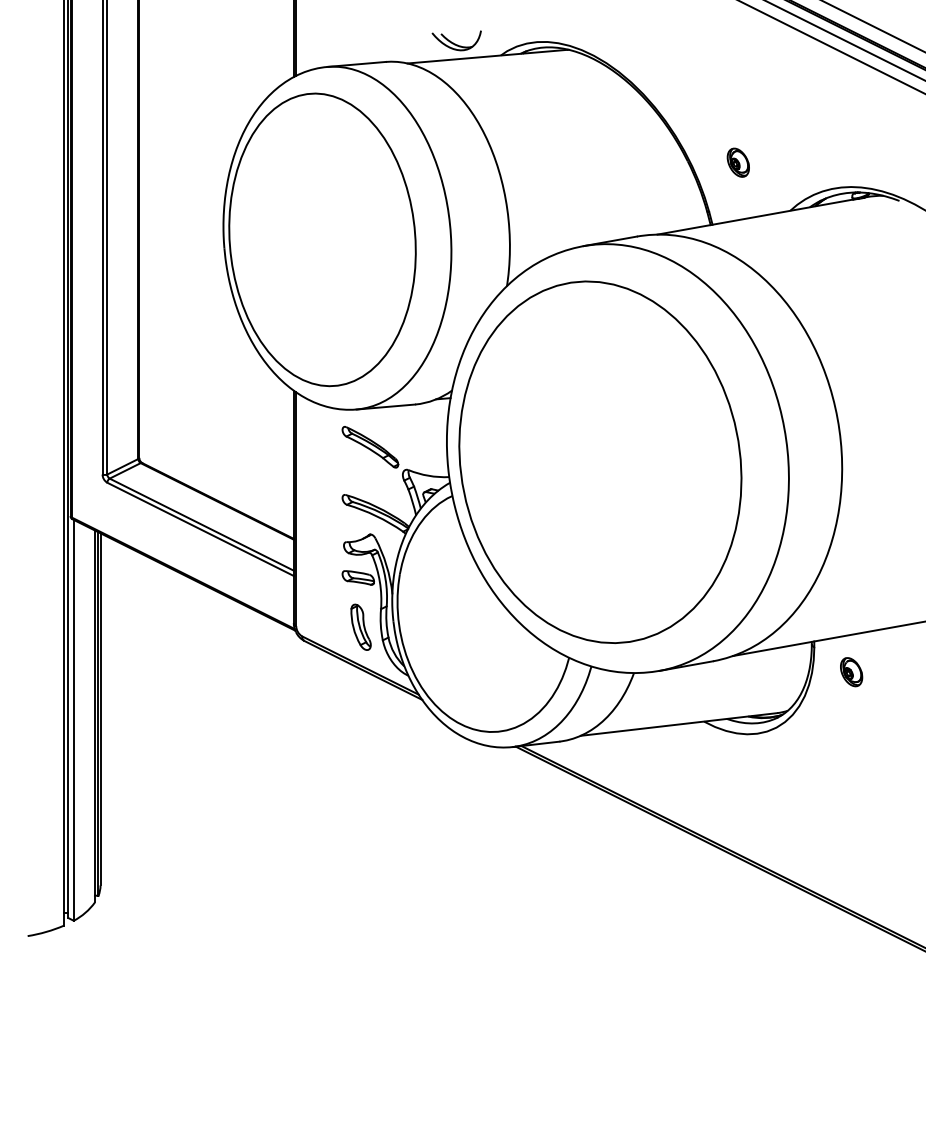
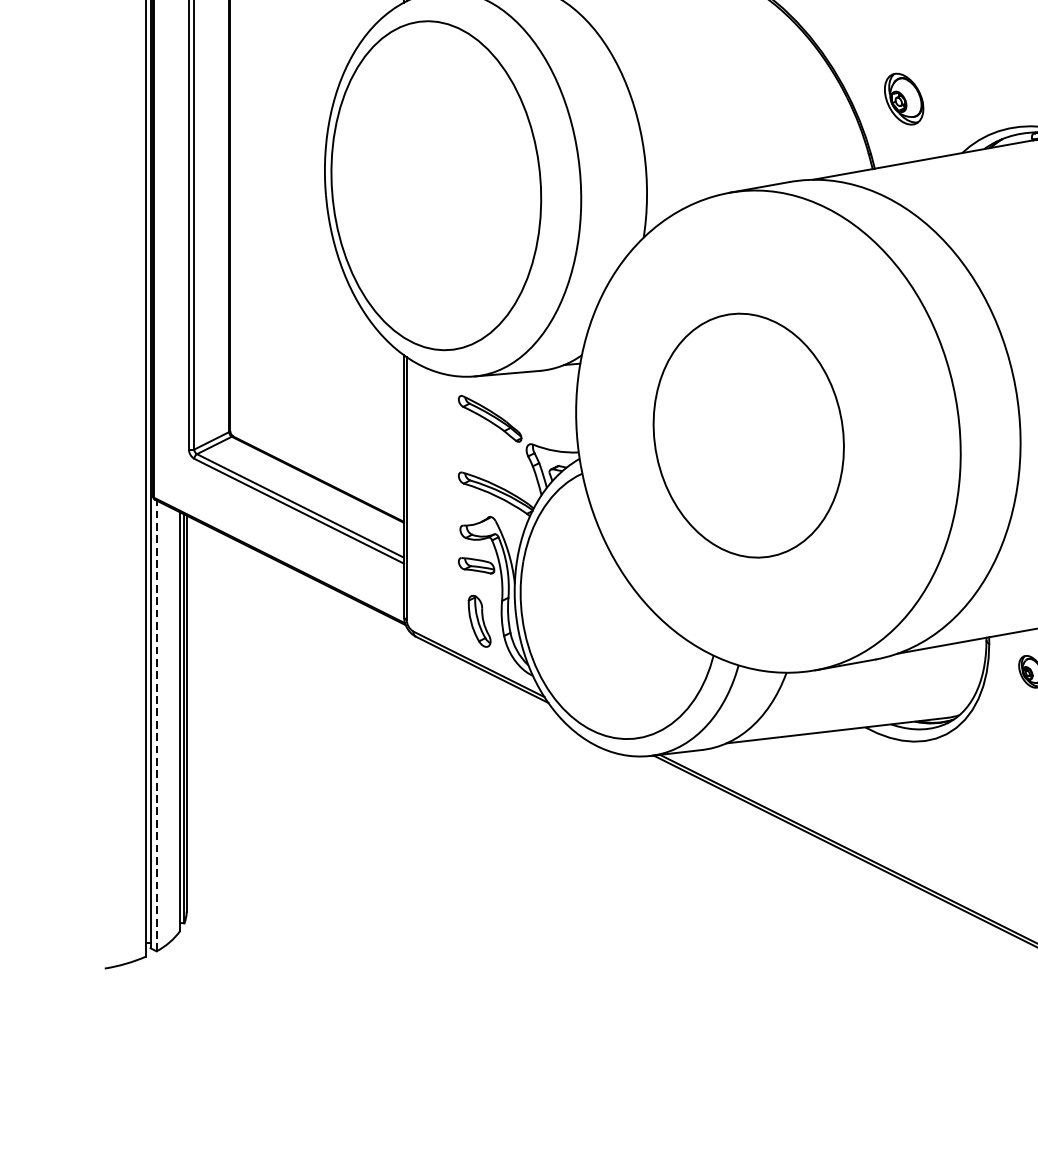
part: (737, 162) -> (902, 98), size x1.6
part: (600, 461) -> (748, 434), size x0.6
line: (73, 719) -> (156, 725), solid -> dashed

